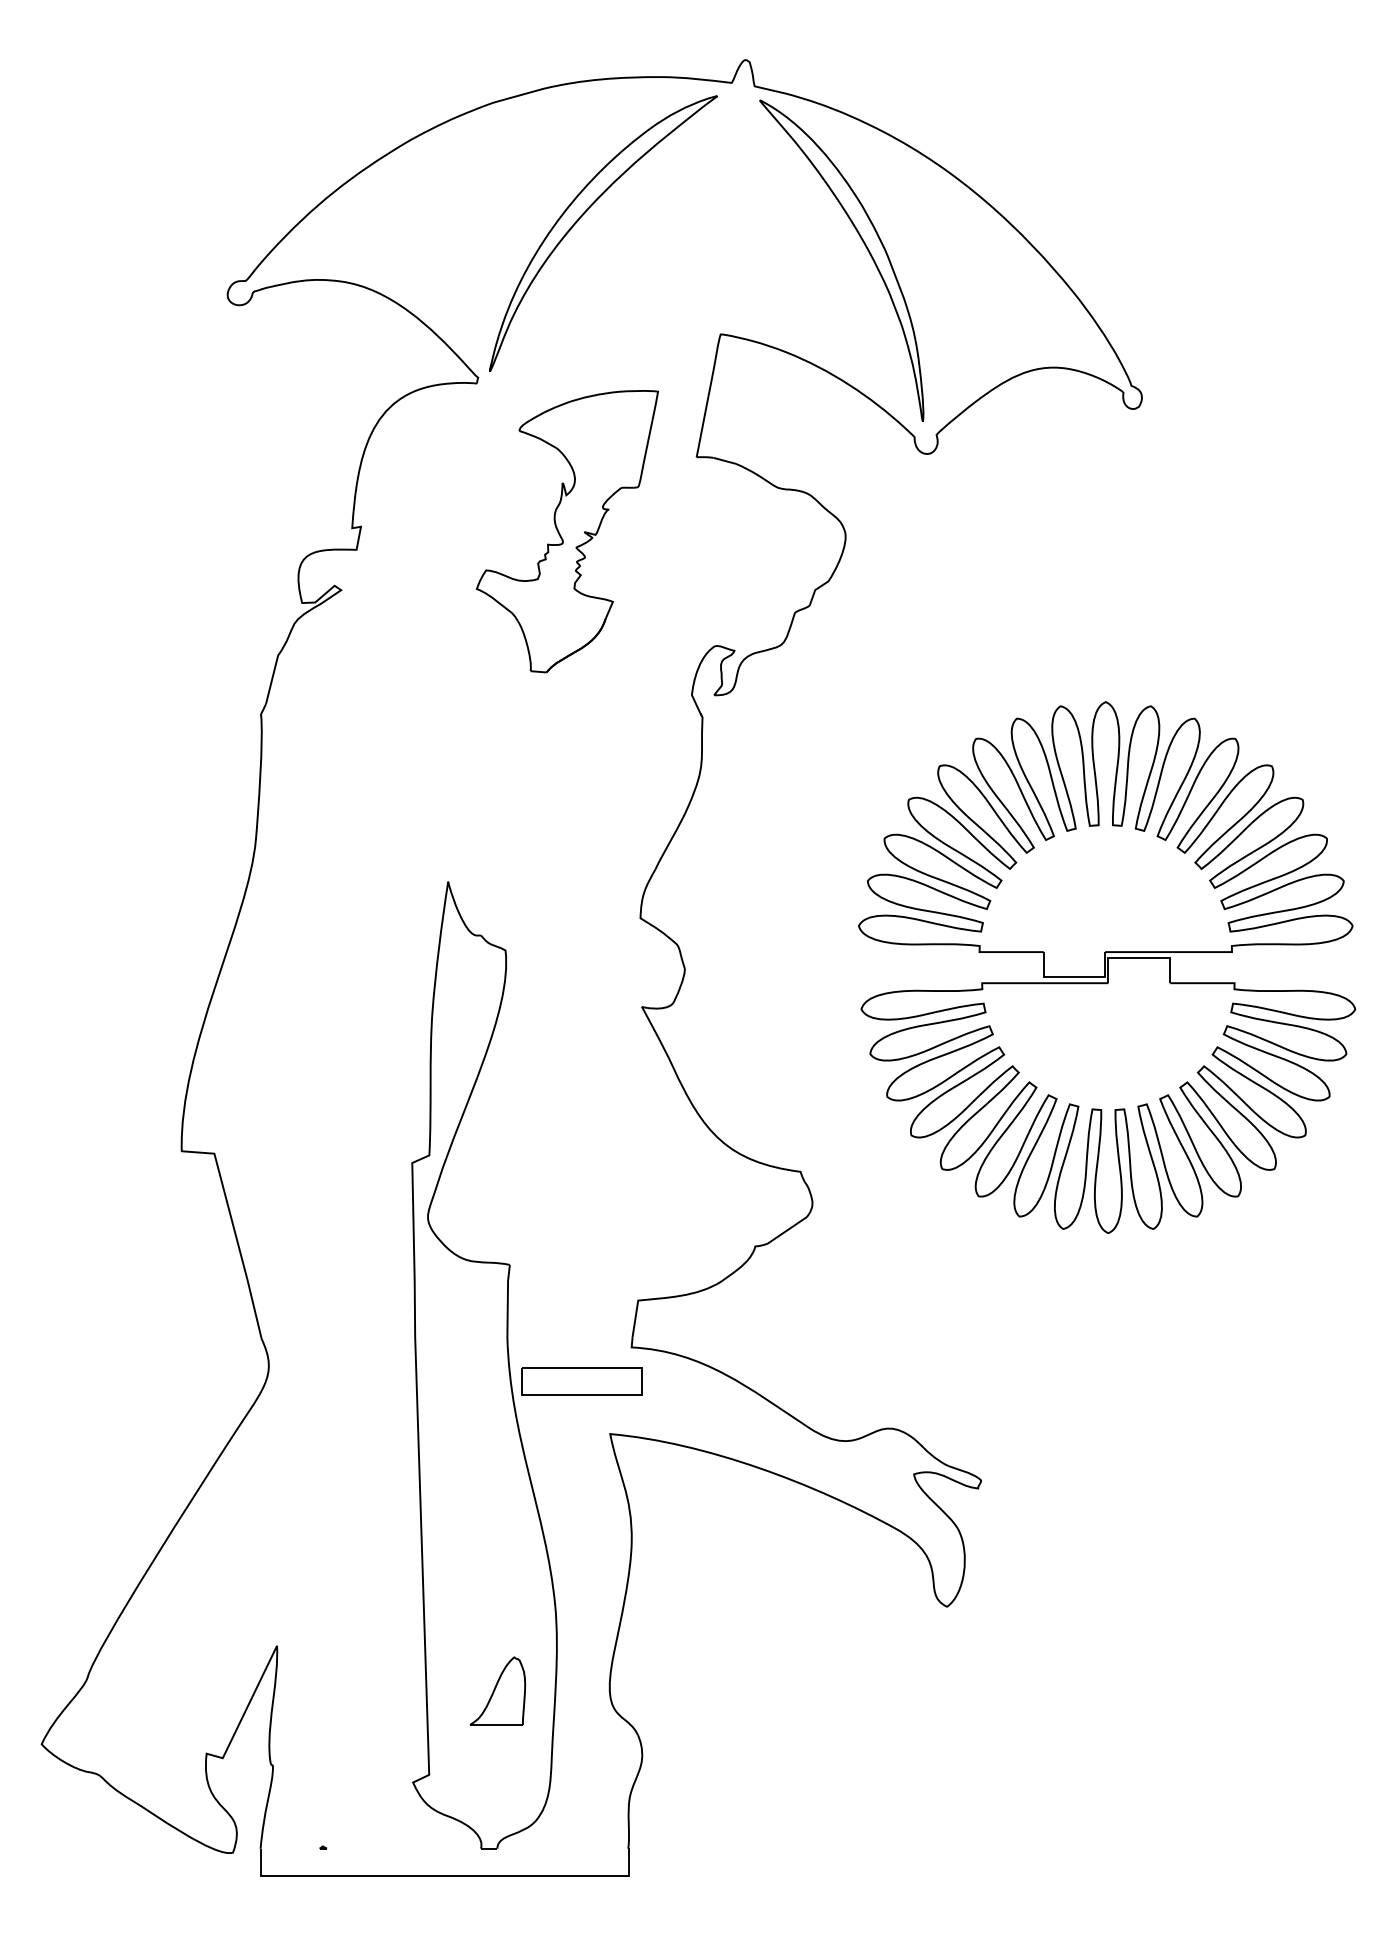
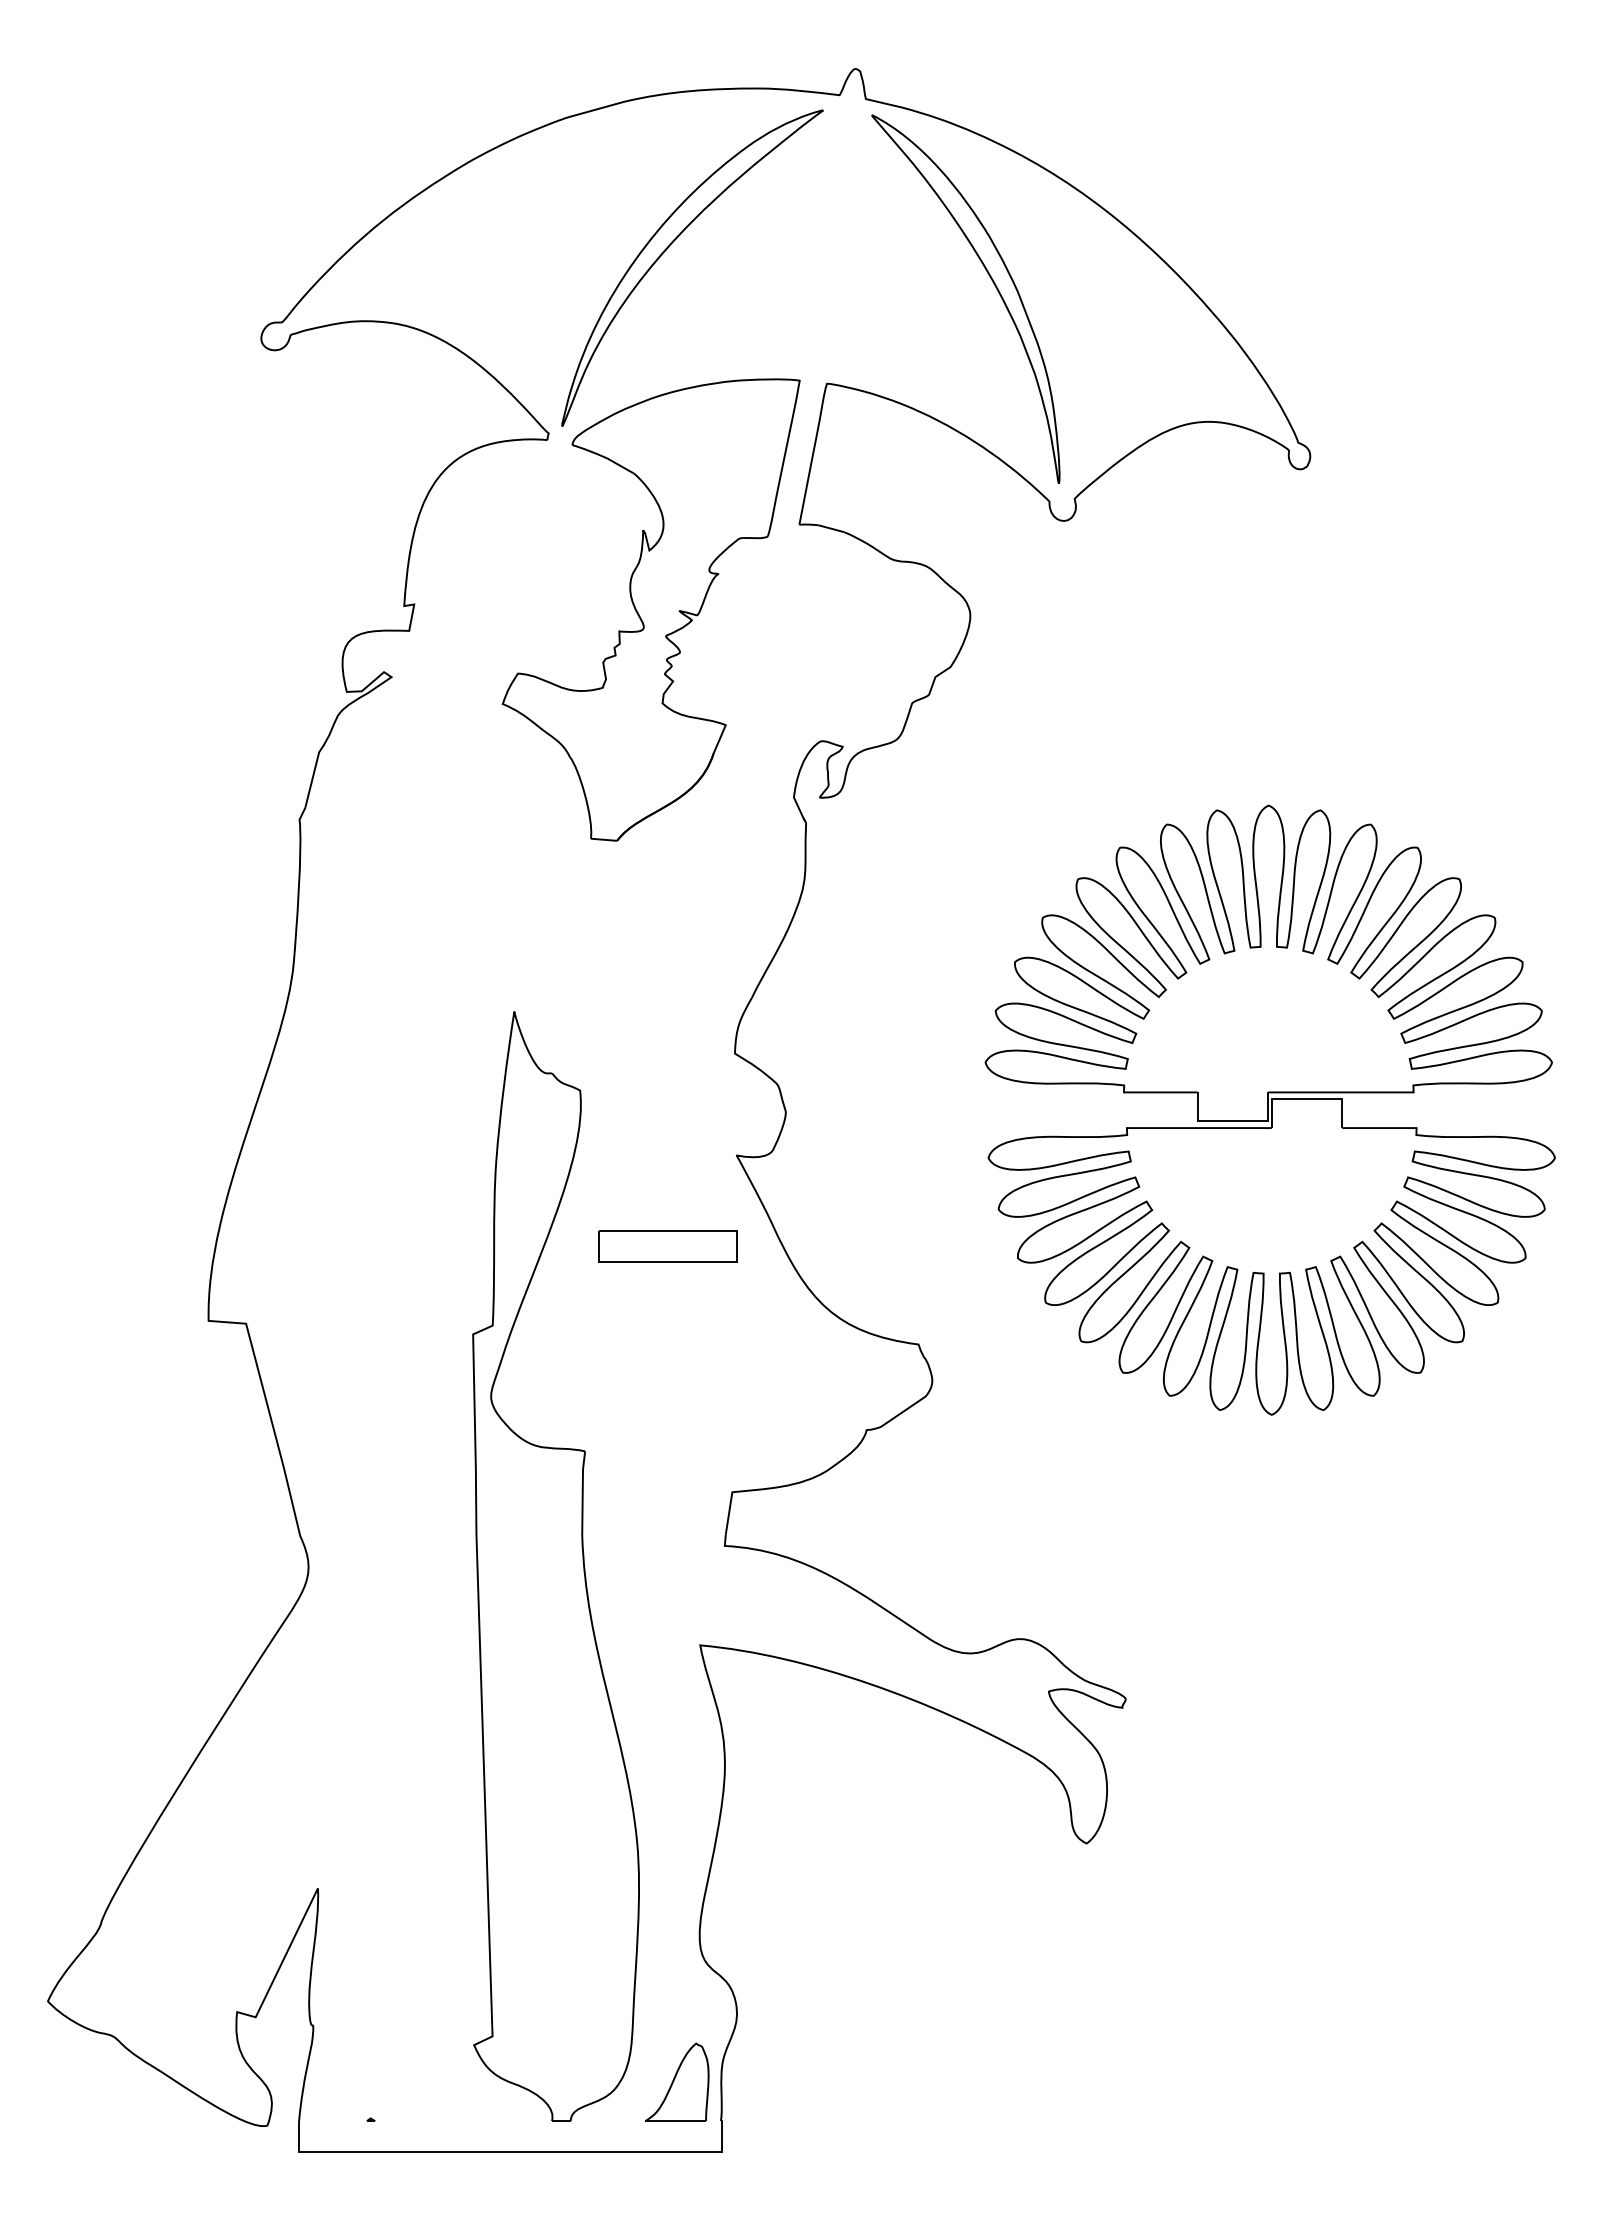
part: (566, 531) -> (650, 609), size x1.43
part: (581, 1381) -> (667, 1246), moved
part: (498, 1690) -> (677, 2081), moved

